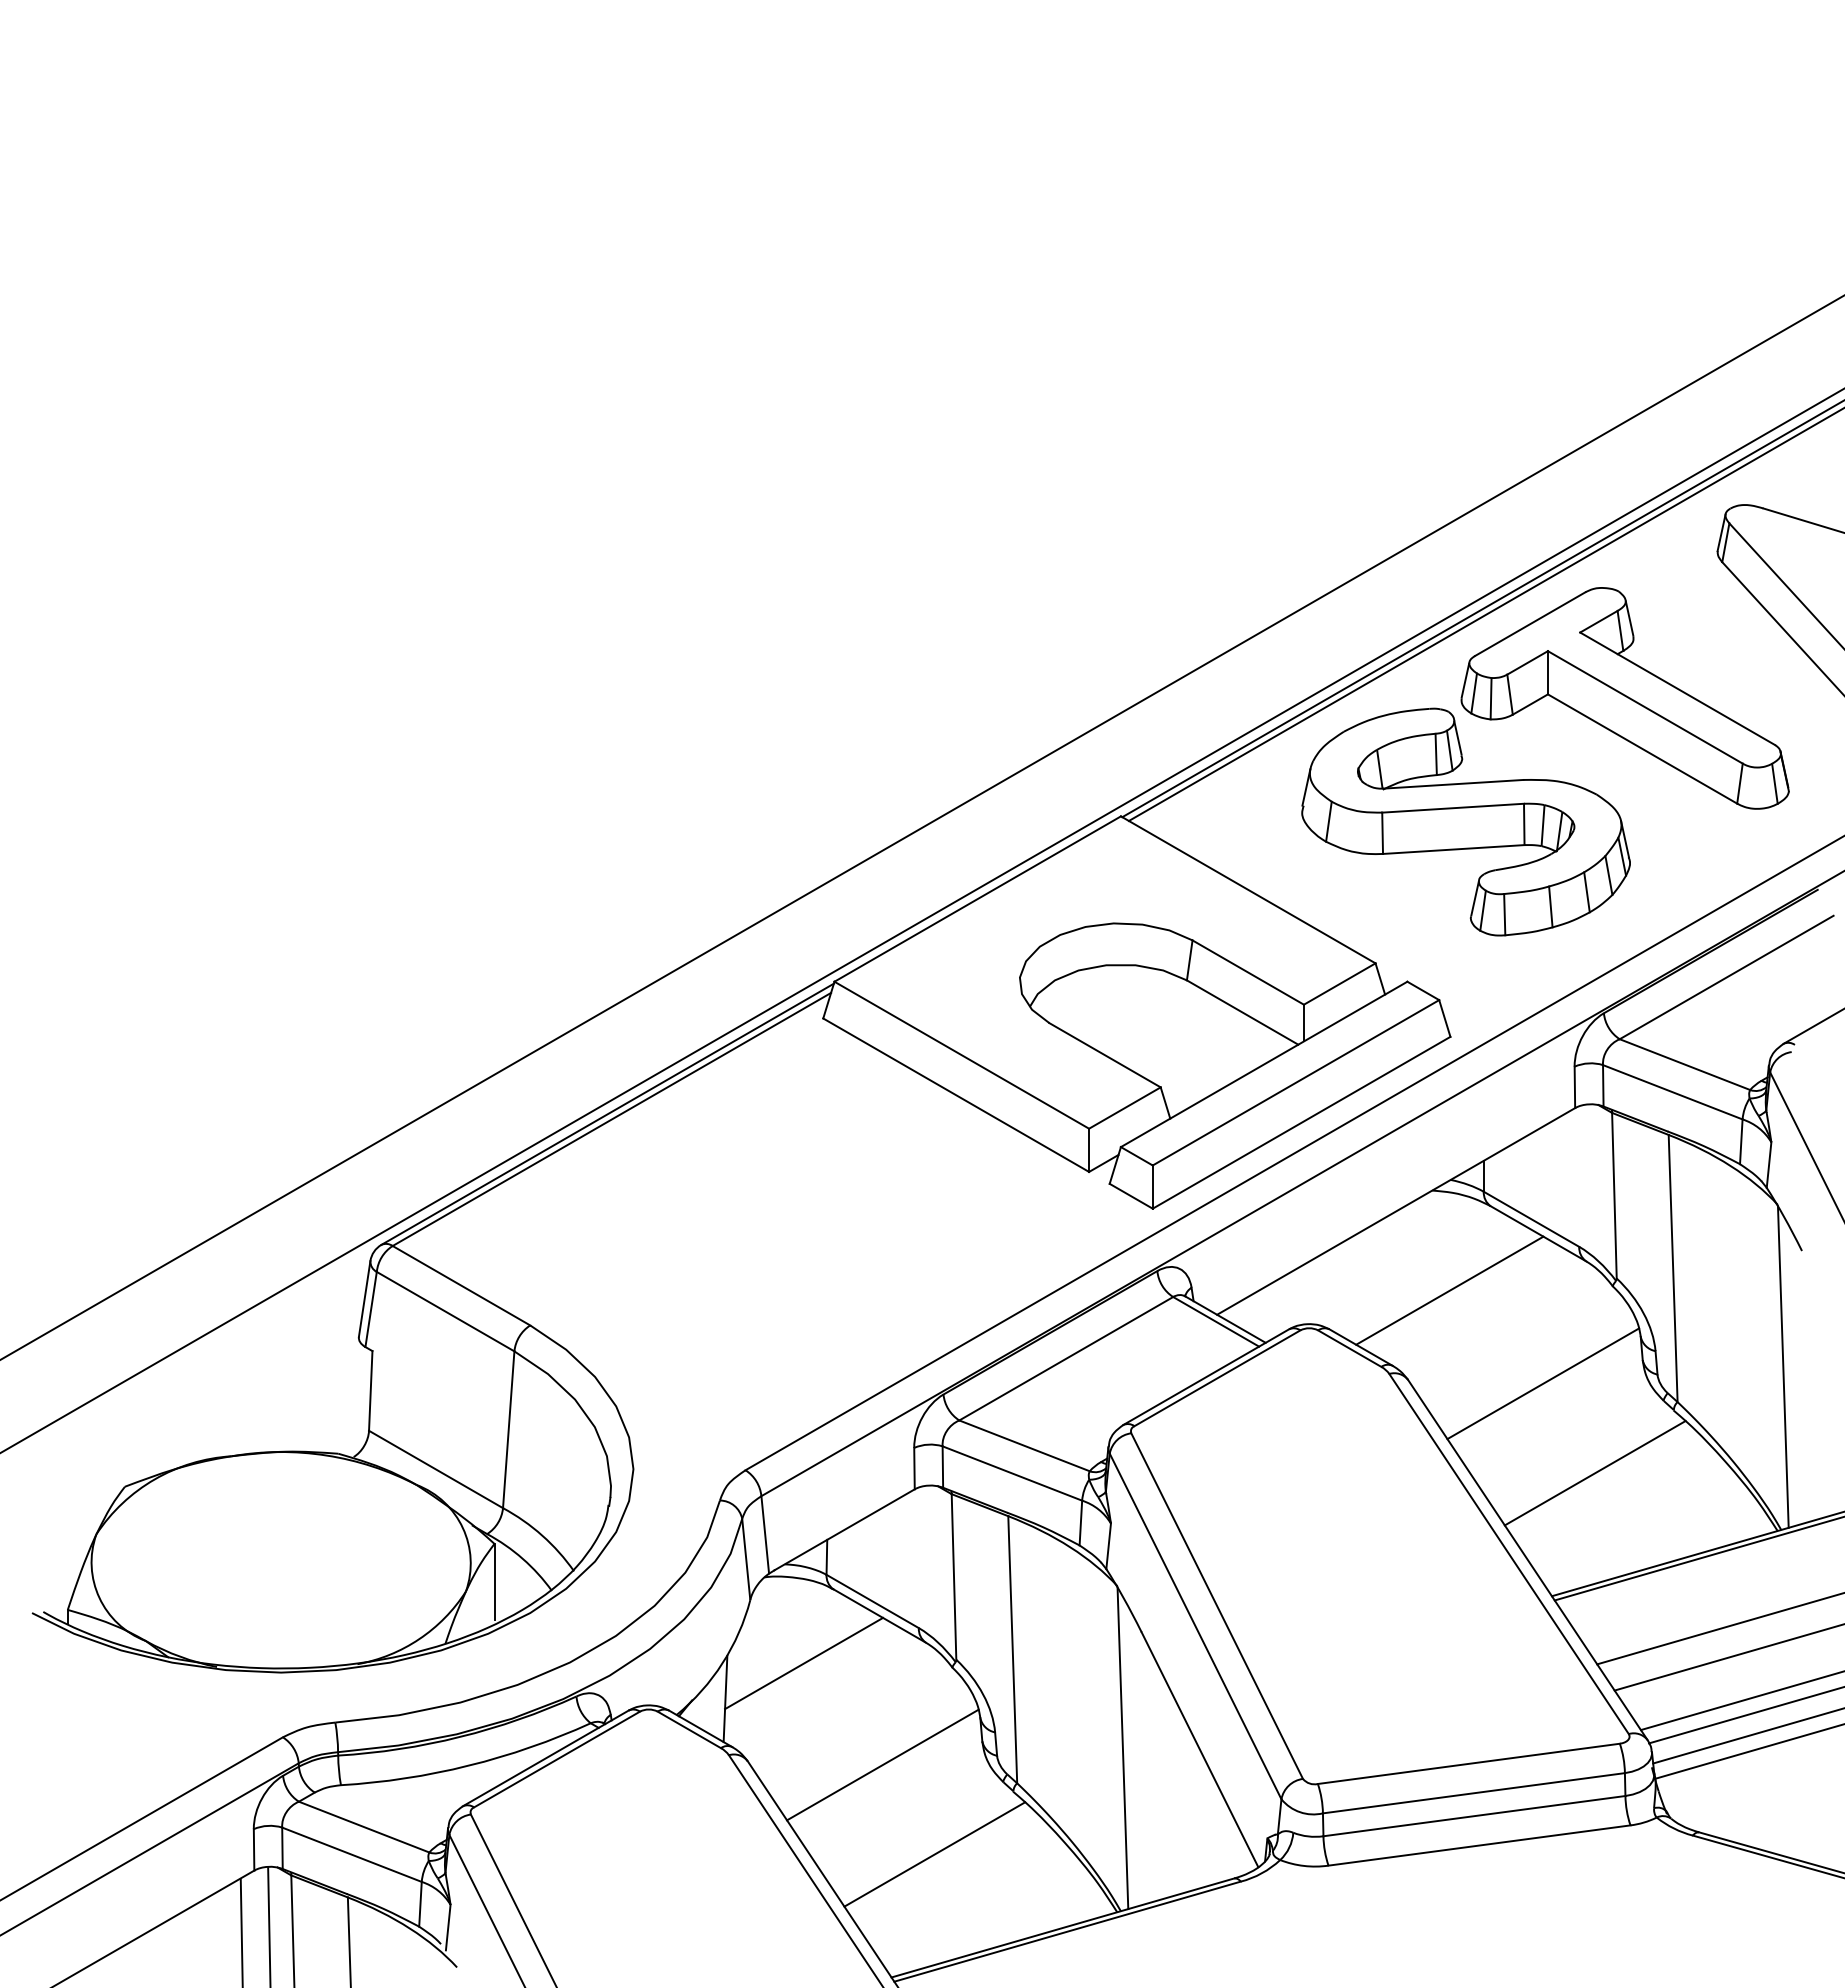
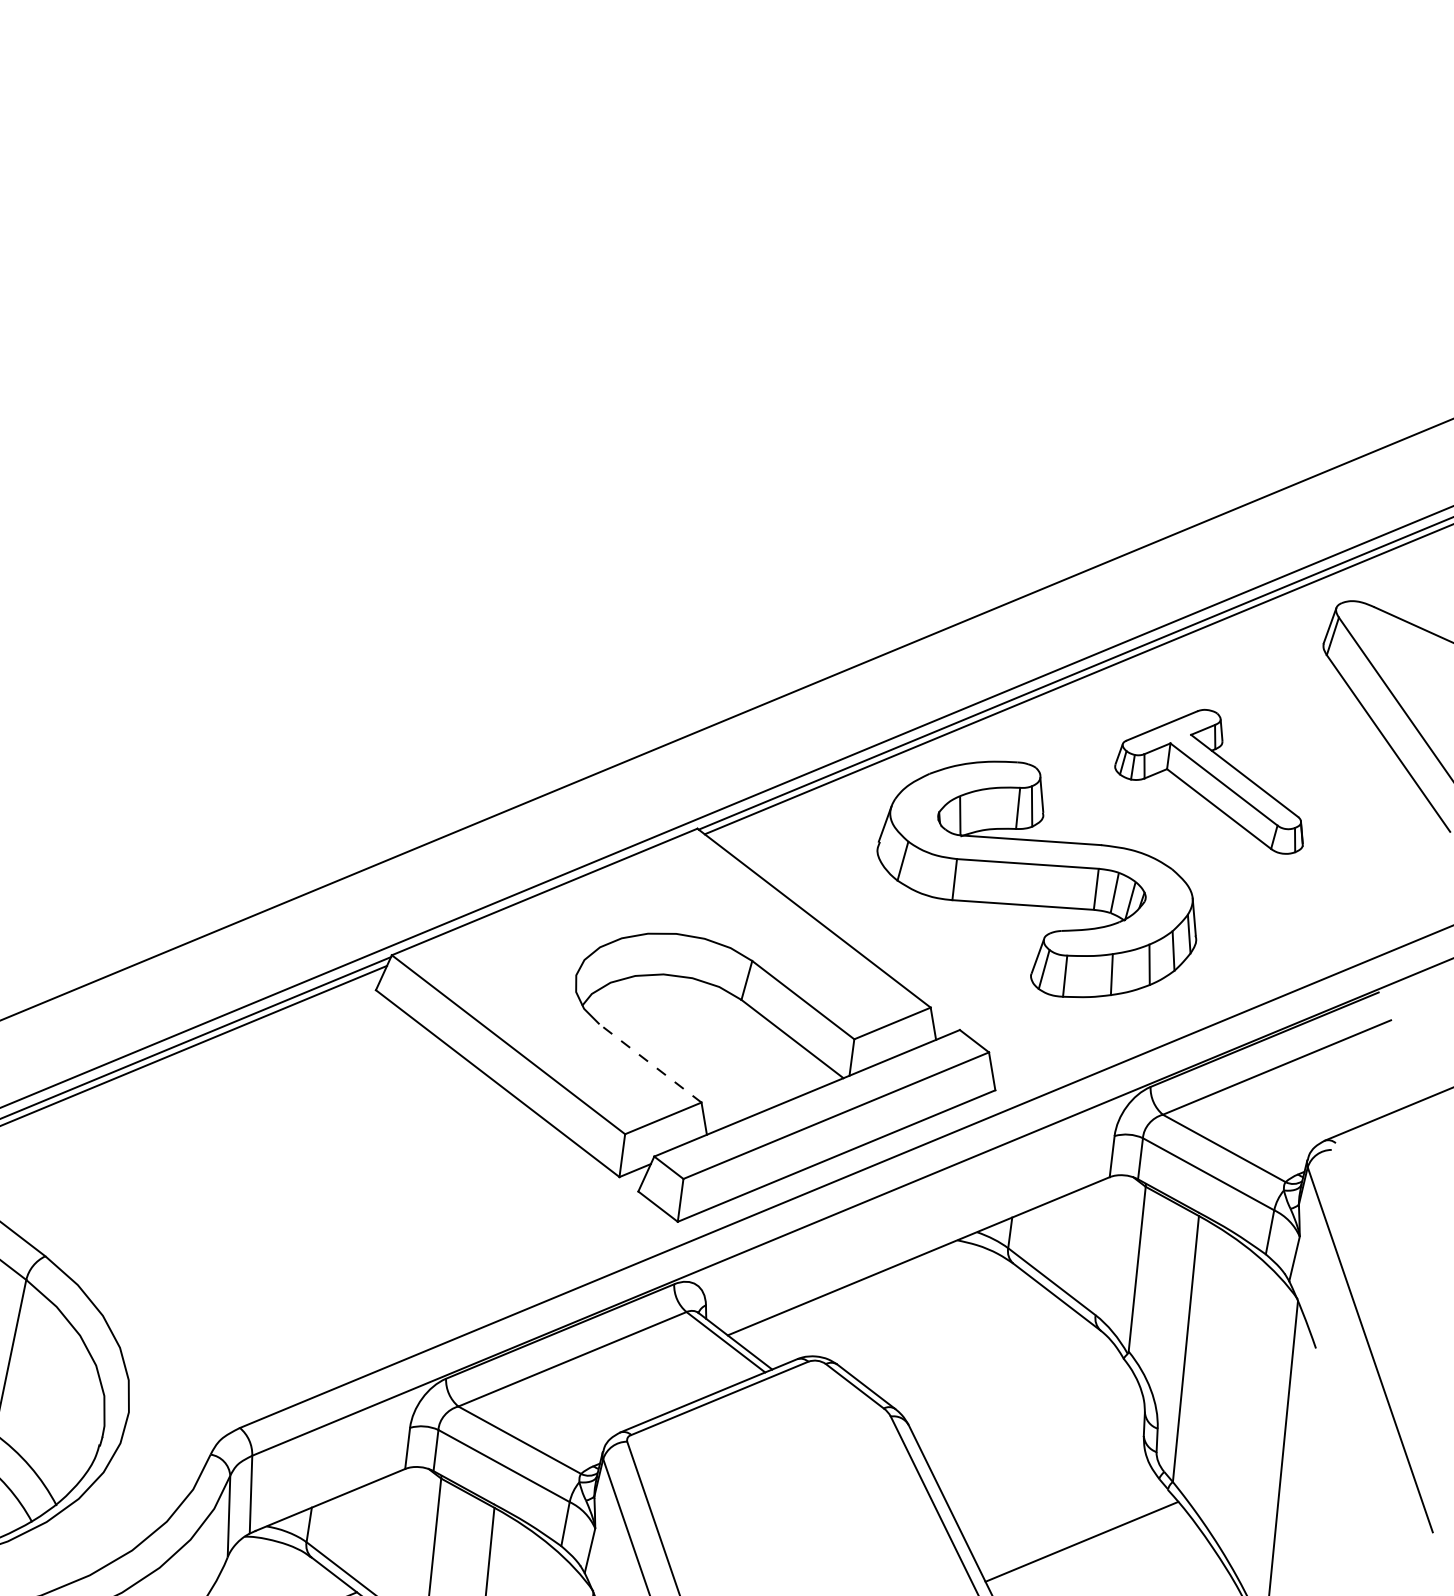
part: (1624, 698) -> (1212, 777), size x0.6
line: (1104, 1054) -> (650, 1062), solid -> dashed
line: (1449, 1290) -> (961, 1341), removed
line: (1543, 1383) -> (1042, 1446), removed

